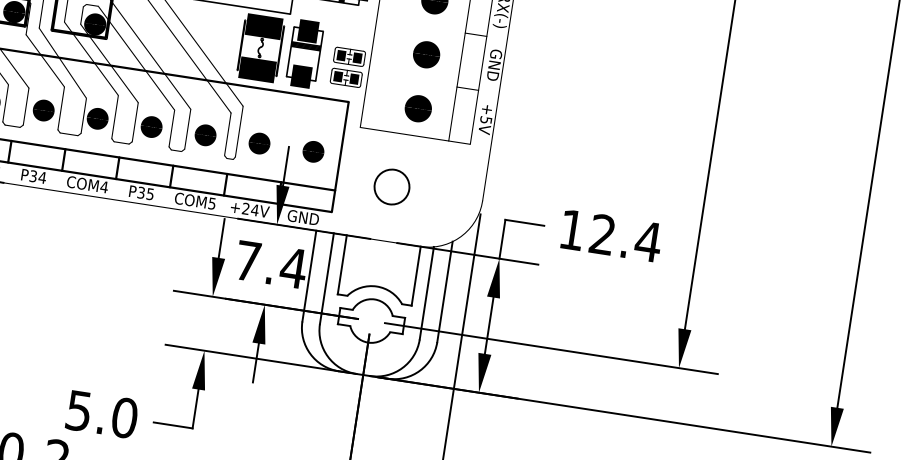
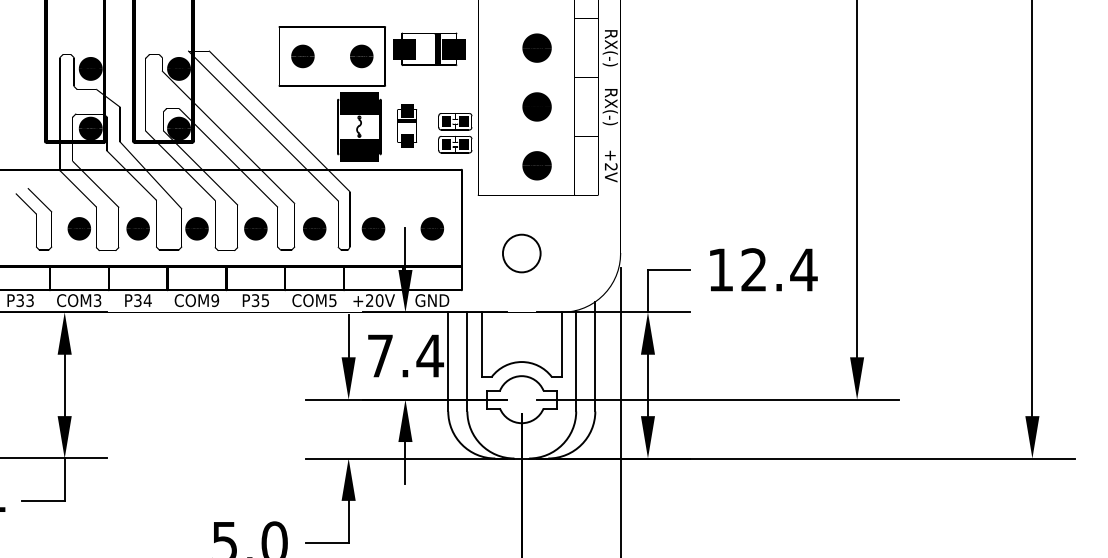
part: (304, 53) -> (406, 125), size x0.6
text: (492, 65) -> (609, 107), GND -> RX(-)
text: (485, 119) -> (610, 166), +5V -> +2V
text: (104, 187) -> (215, 300), COM4 -> COM9
text: (254, 210) -> (379, 300), +24V -> +20V

